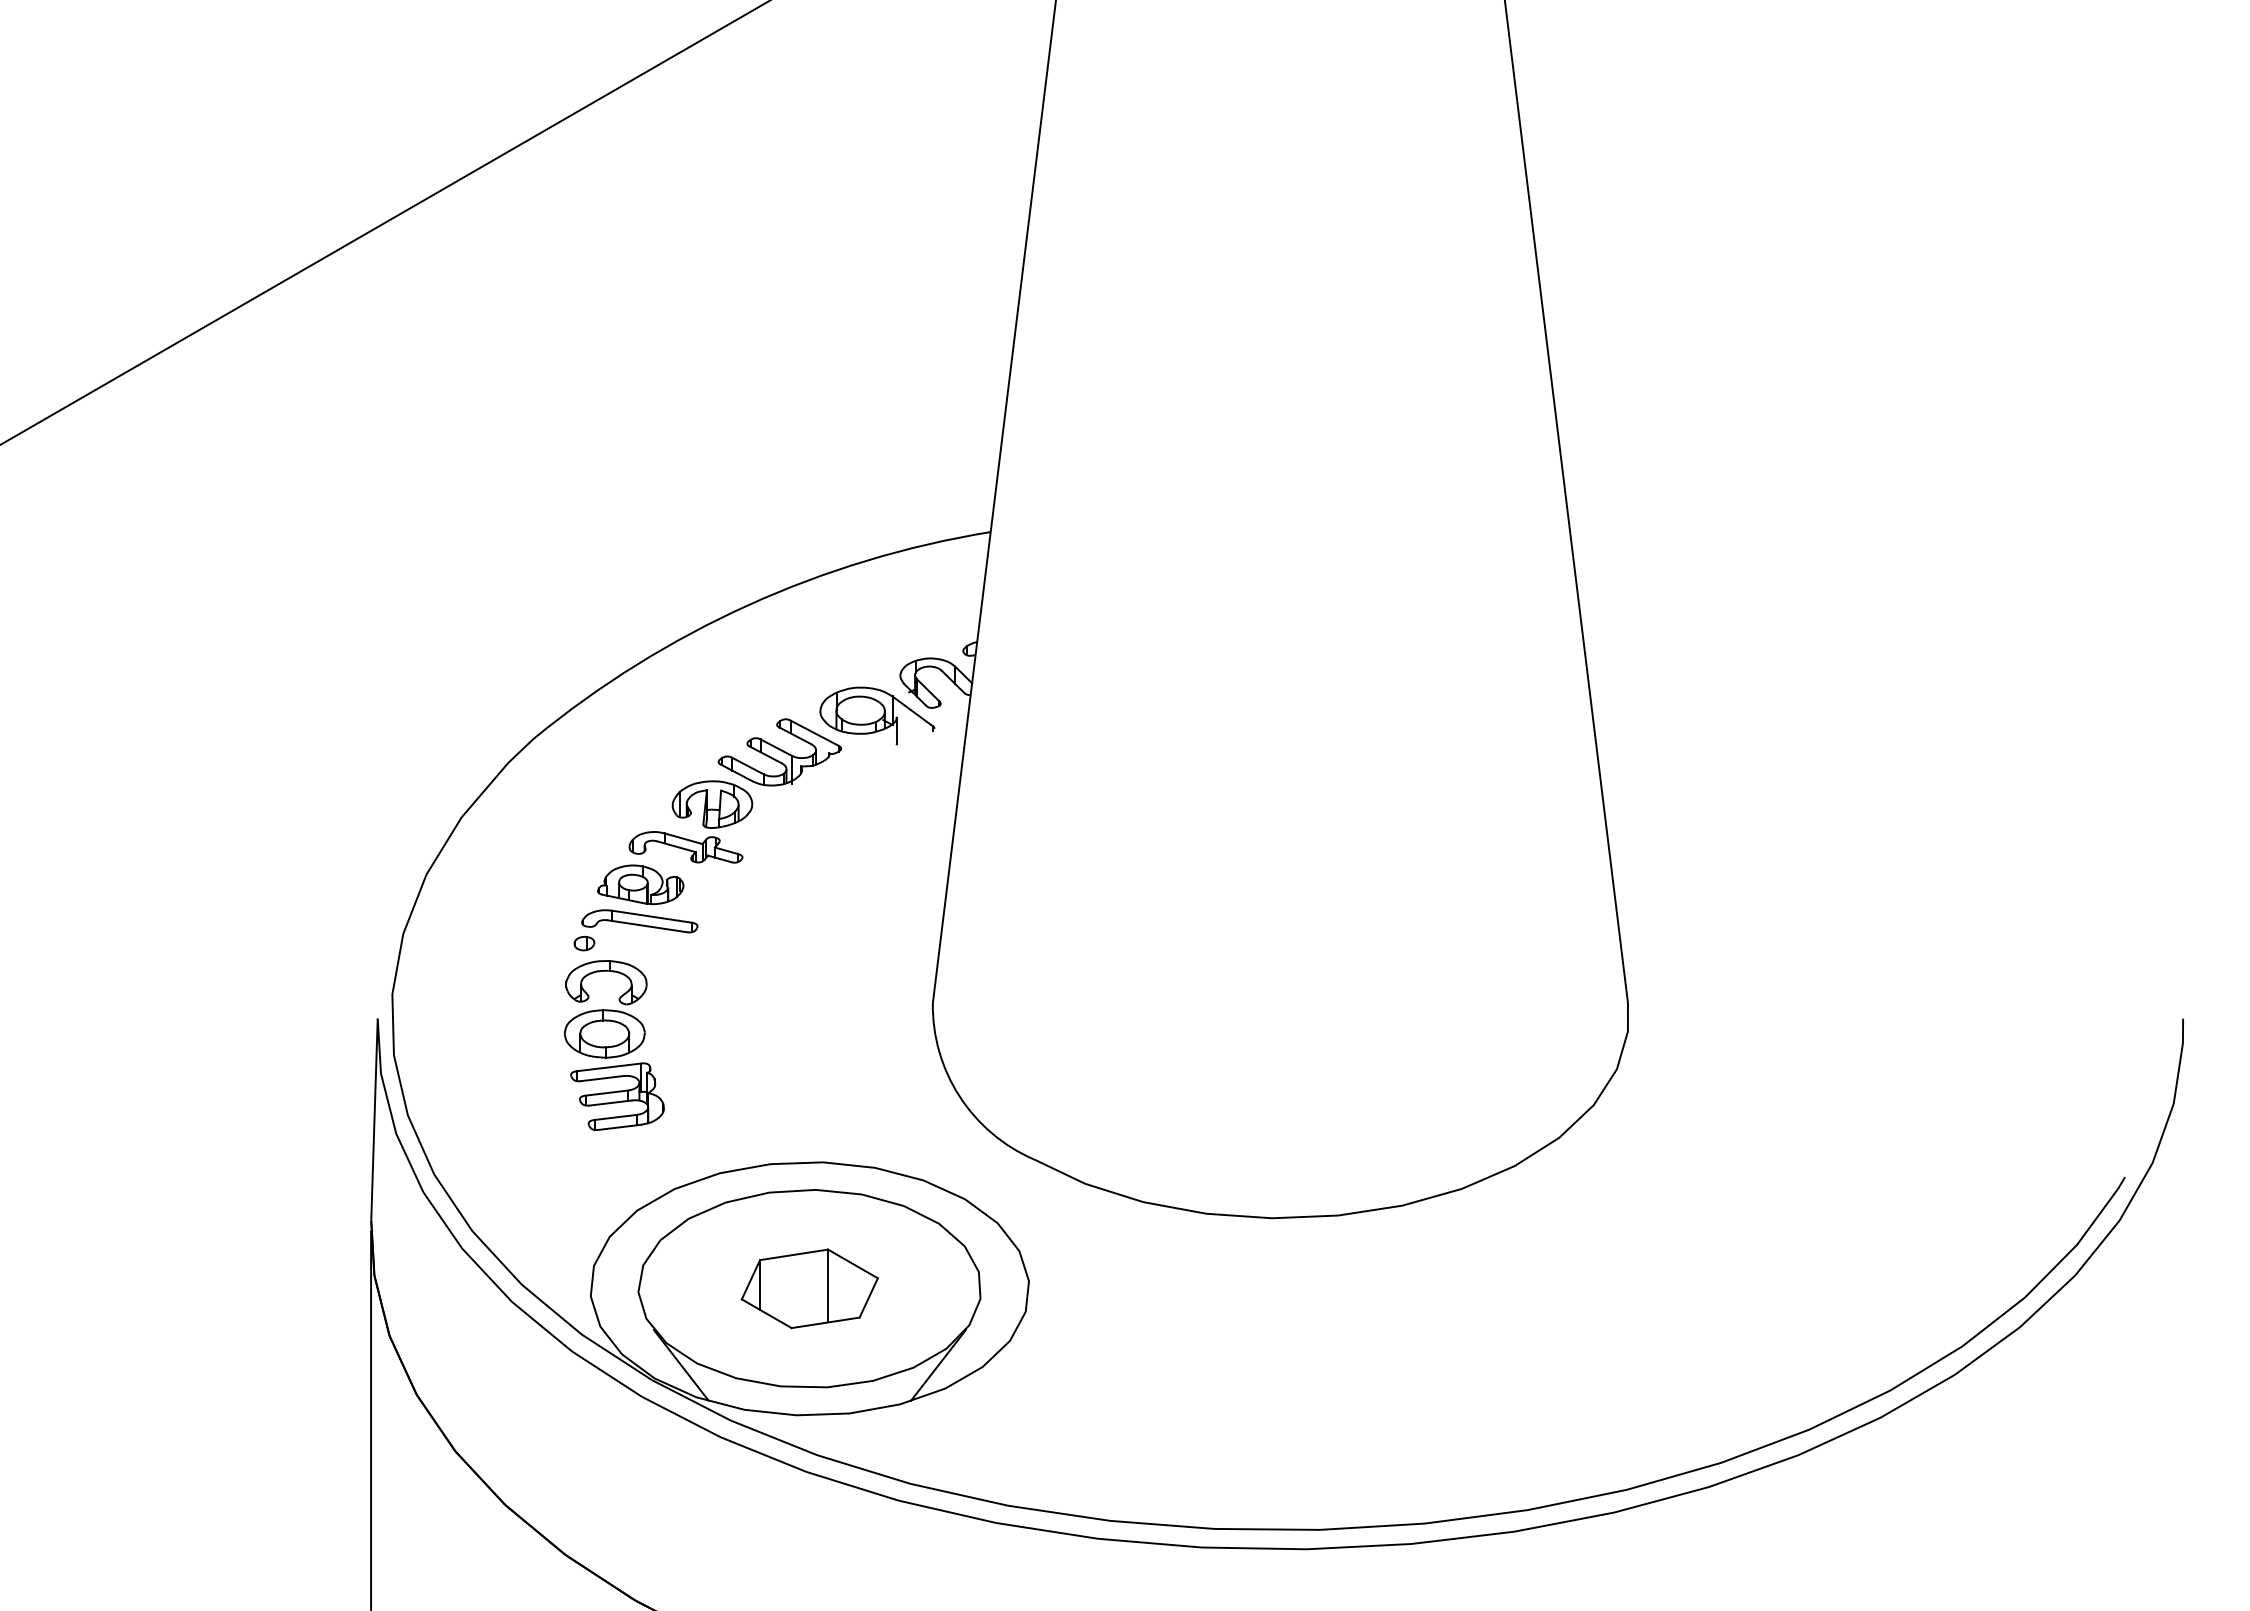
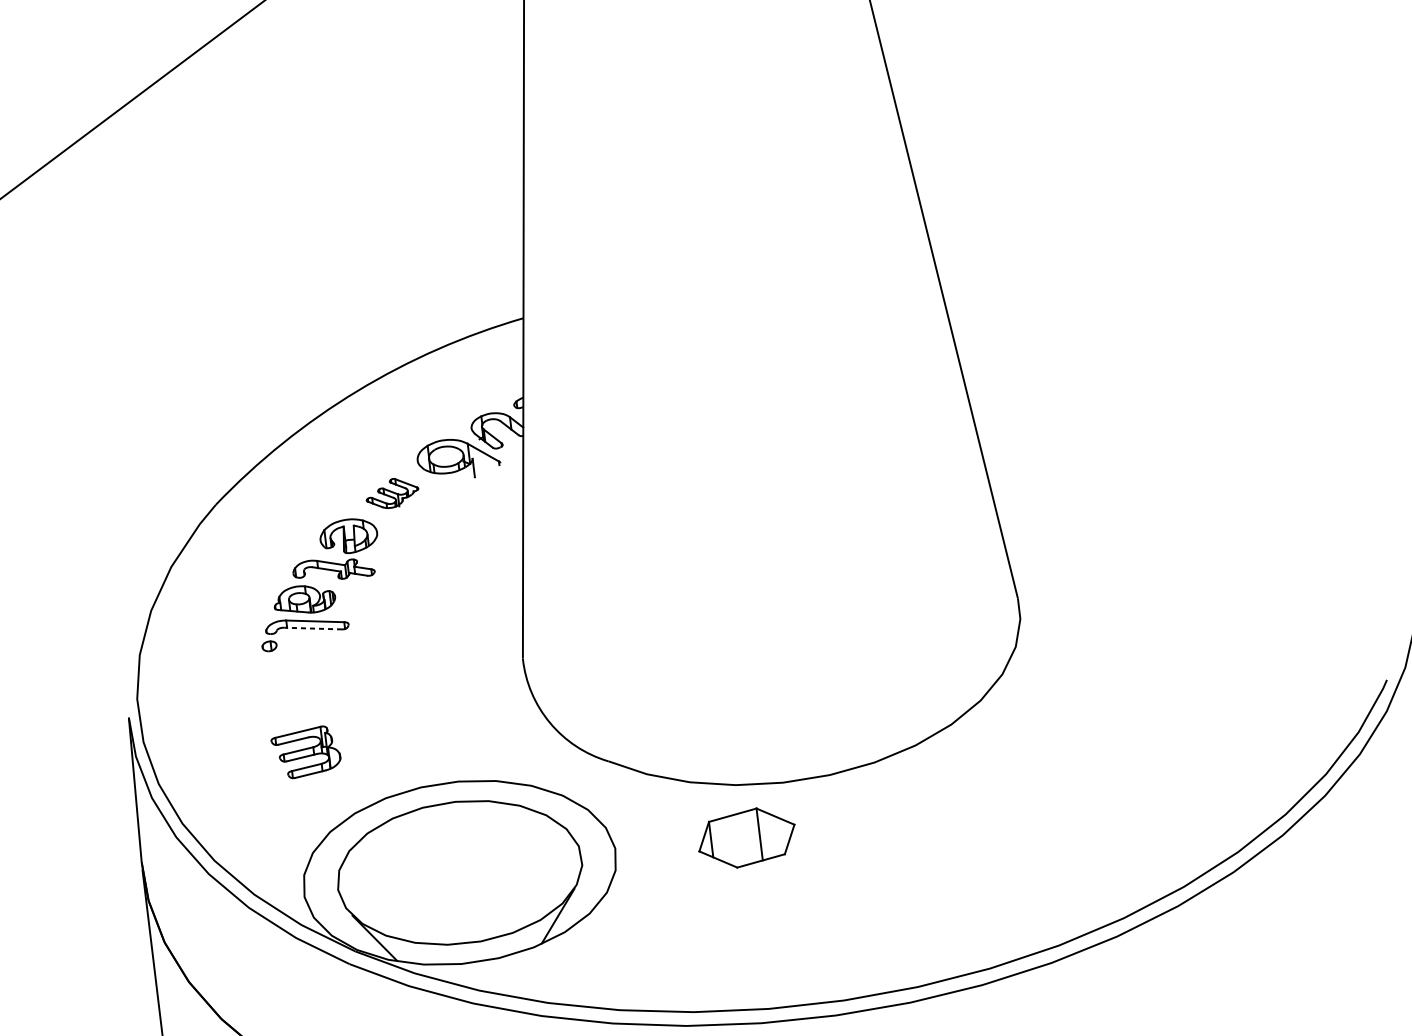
part: (779, 752) -> (392, 493), size x0.6
line: (647, 926) -> (313, 628), solid -> dashed
part: (605, 1009) -> (290, 691), removed
part: (809, 1288) -> (746, 837), moved

